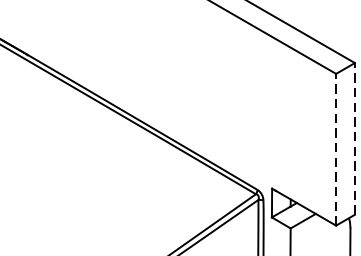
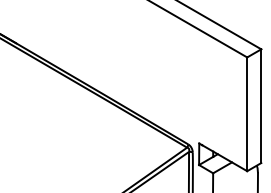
line: (355, 139) -> (261, 106), dashed -> solid
line: (336, 149) -> (247, 114), dashed -> solid

